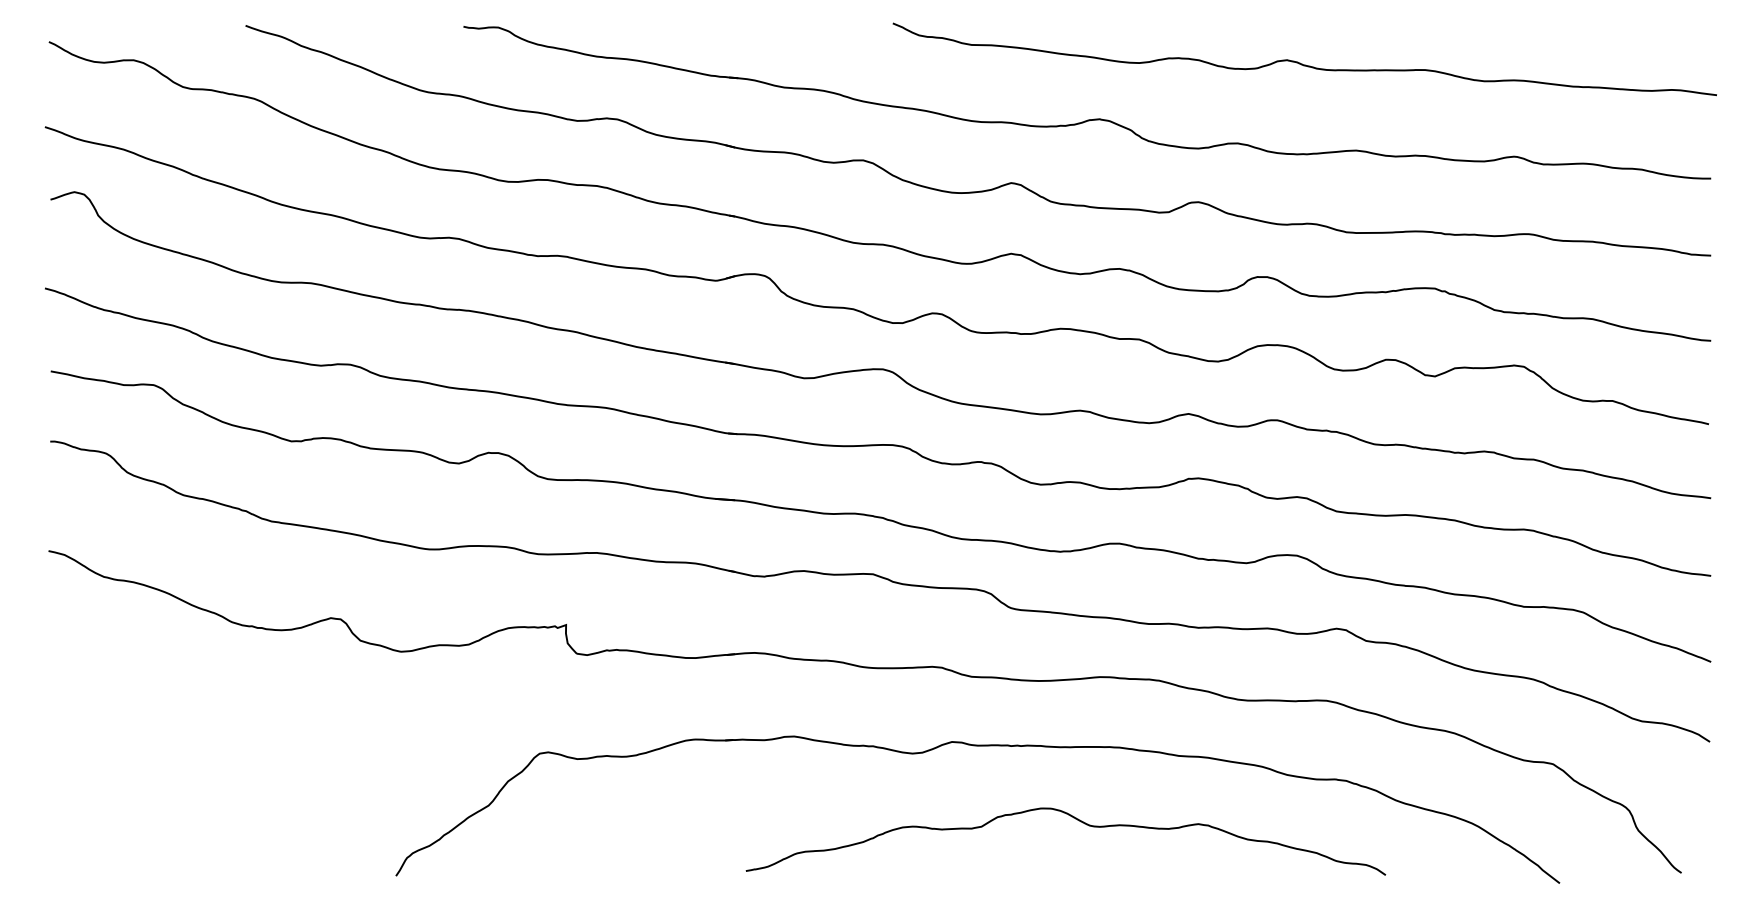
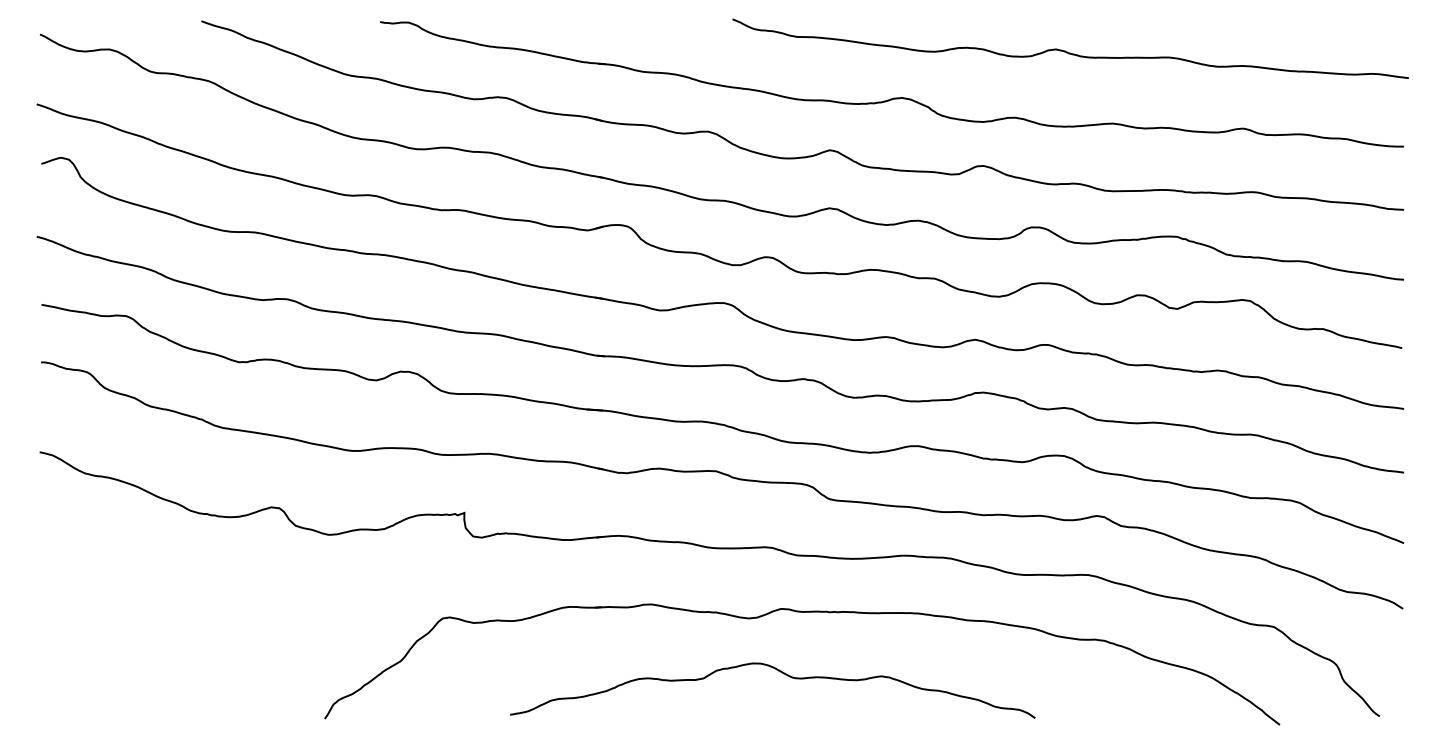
curve: (1075, 819) -> (780, 672), moved

